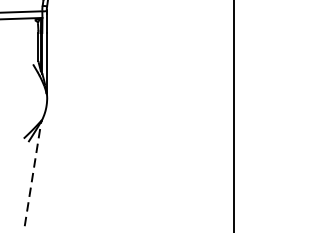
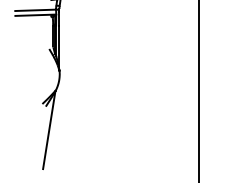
line: (33, 172) -> (49, 129), dashed -> solid

